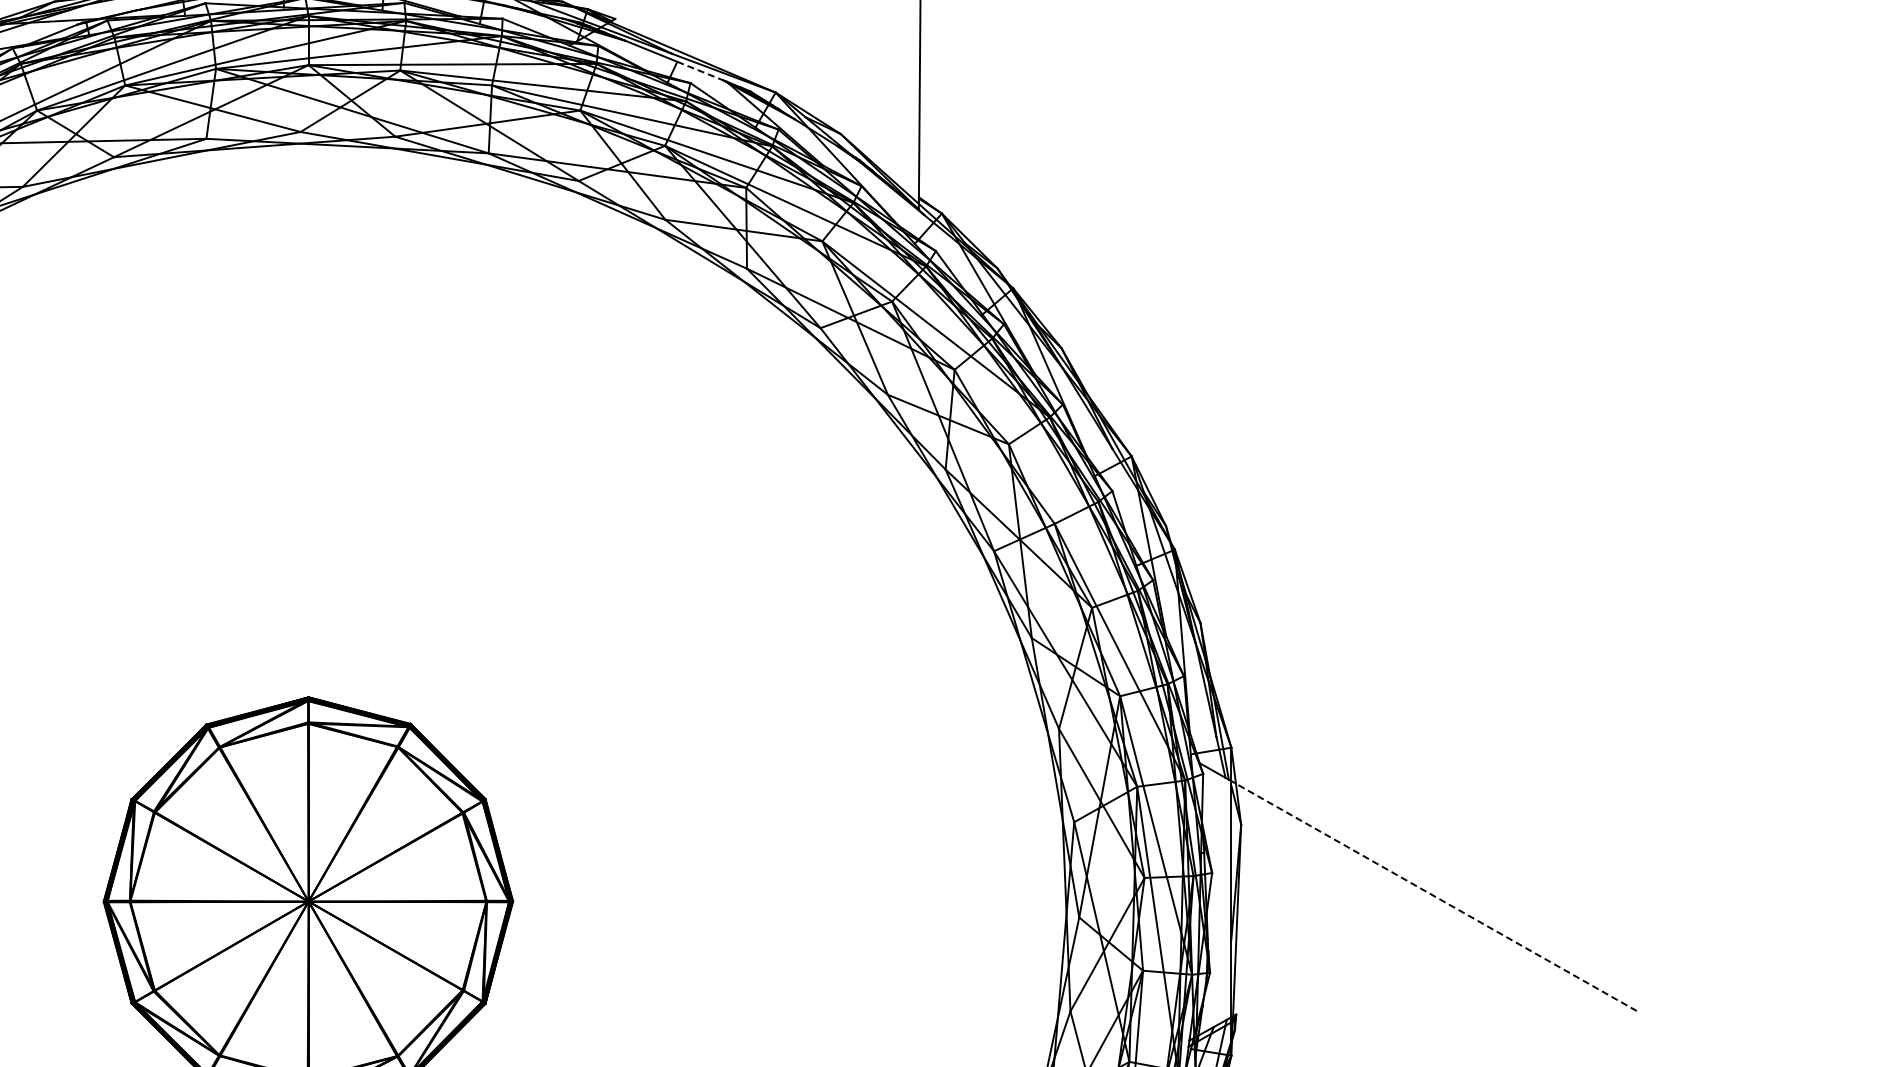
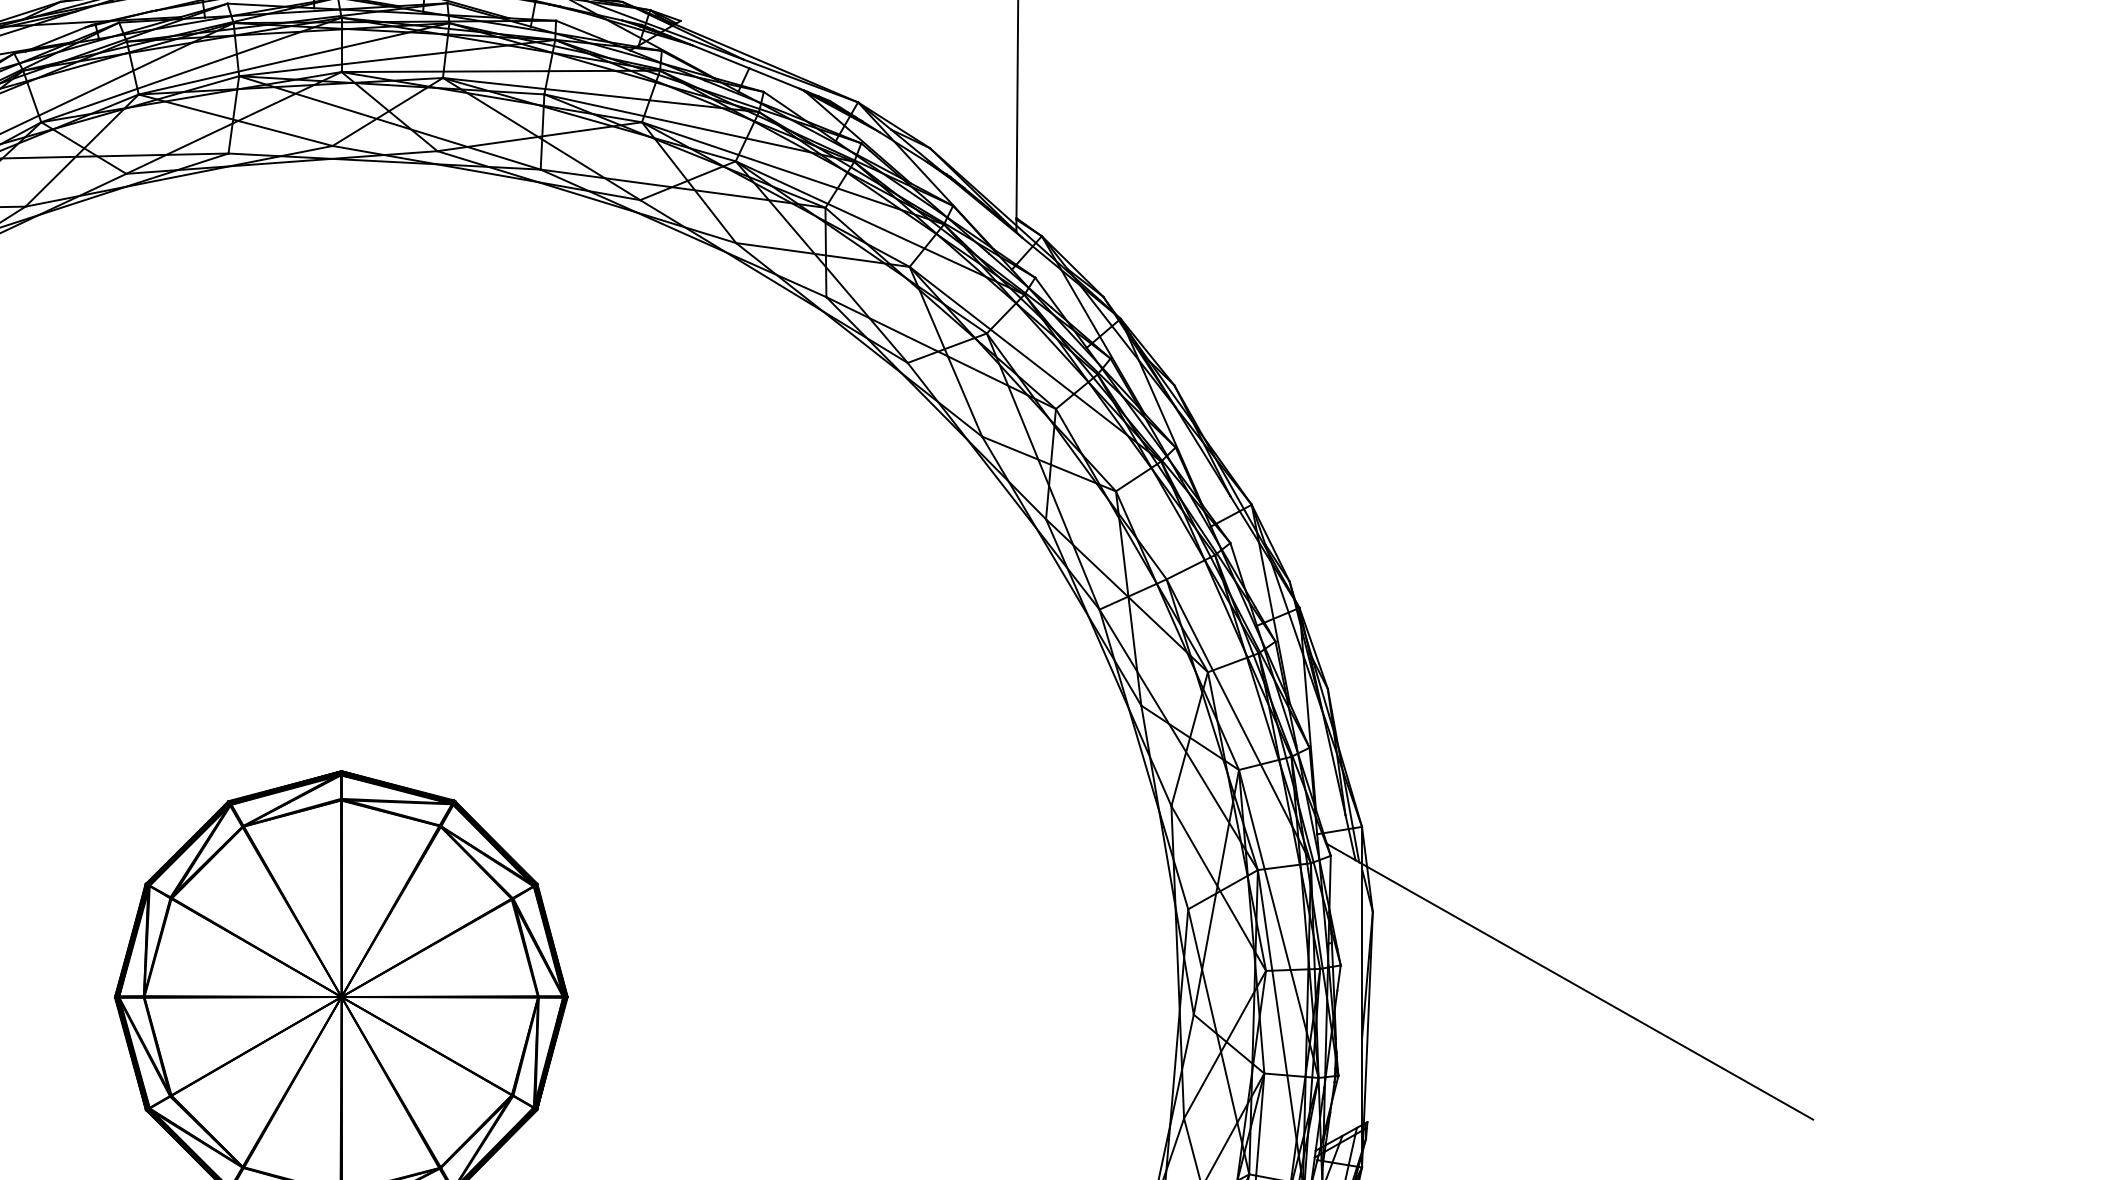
line: (700, 71) -> (774, 79), dashed -> solid
line: (1434, 896) -> (1586, 991), dashed -> solid

